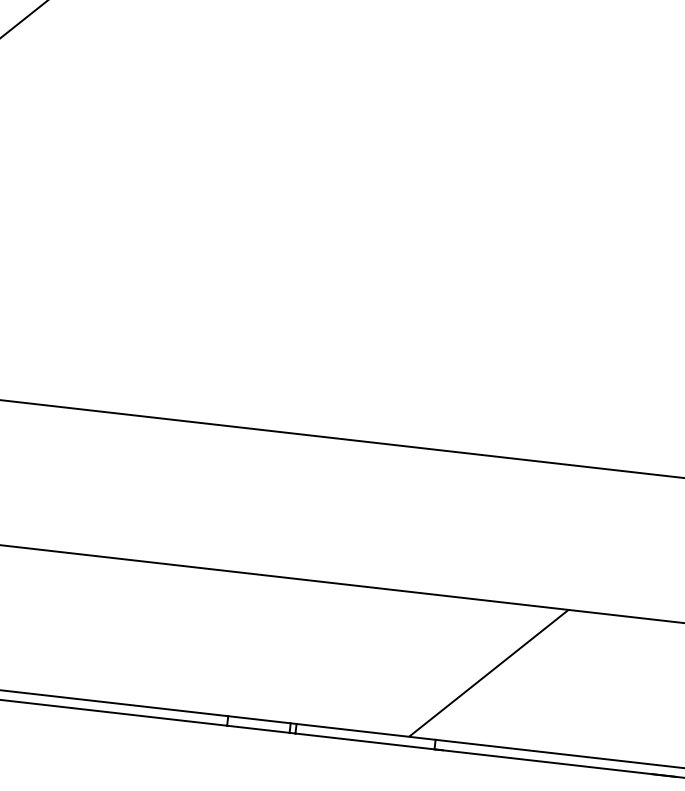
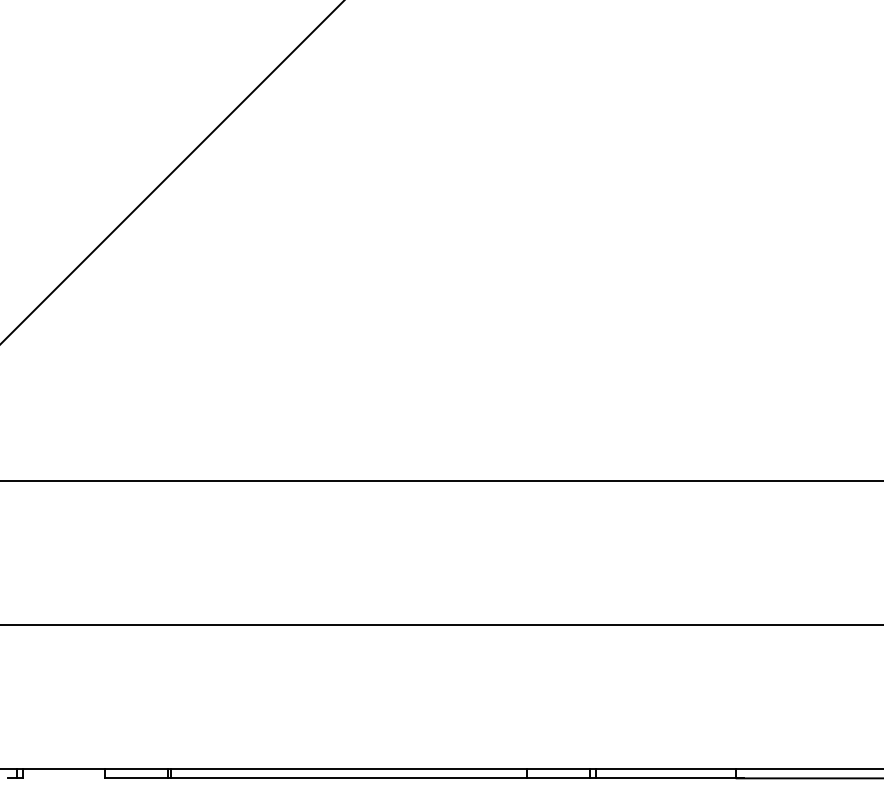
hatch: (488, 673) -> (780, 696), removed

